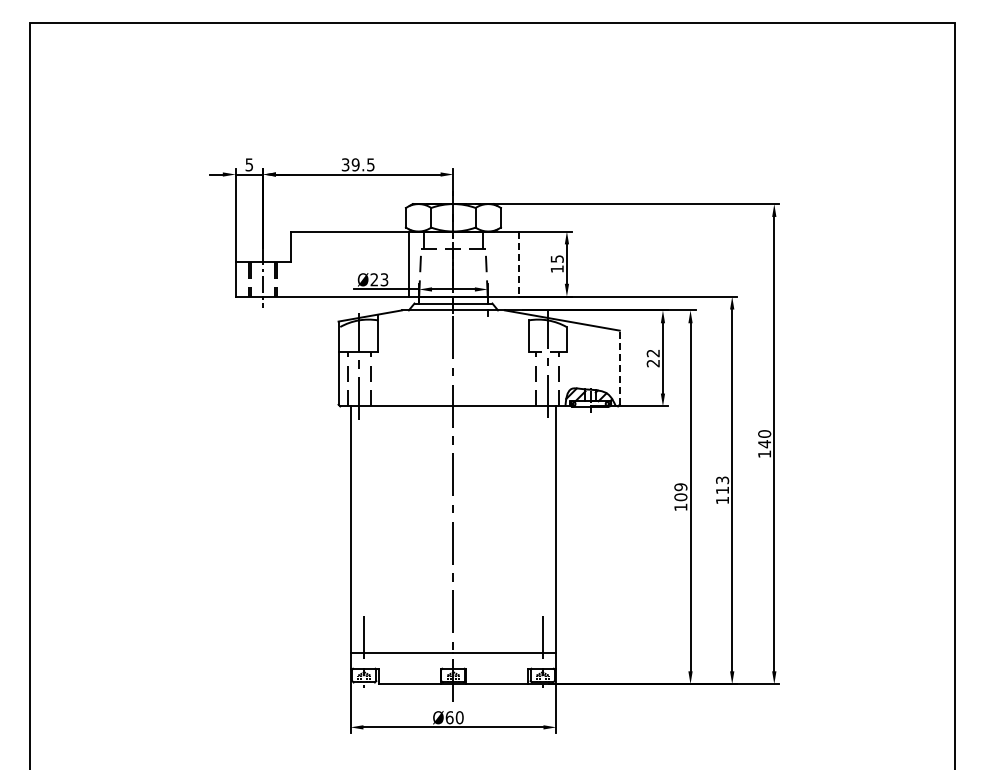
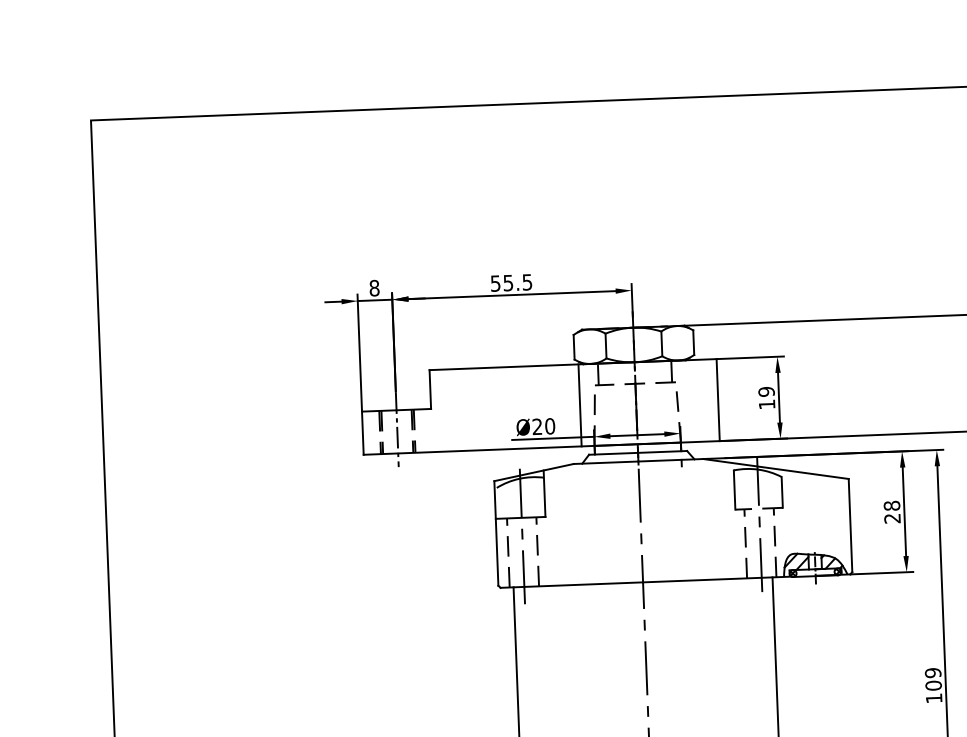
text: (249, 164) -> (374, 287), 5 -> 8
text: (350, 164) -> (501, 282), 39.5 -> 55.5
text: (556, 258) -> (765, 391), 15 -> 19
line: (518, 264) -> (718, 400), dashed -> solid
text: (384, 279) -> (550, 425), Ø23 -> Ø20
text: (652, 353) -> (891, 506), 22 -> 28
line: (619, 367) -> (850, 525), dashed -> solid

